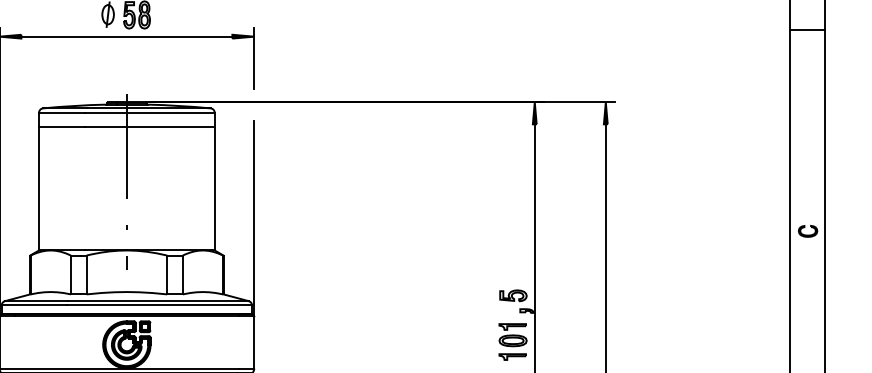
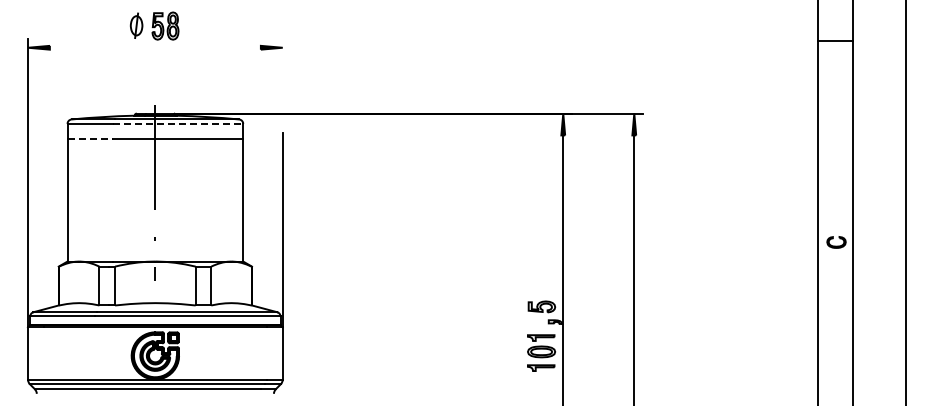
line: (126, 36) -> (154, 47), removed
line: (254, 58) -> (282, 69), removed
line: (150, 112) -> (178, 123), solid -> dashed
line: (62, 127) -> (90, 138), solid -> dashed

